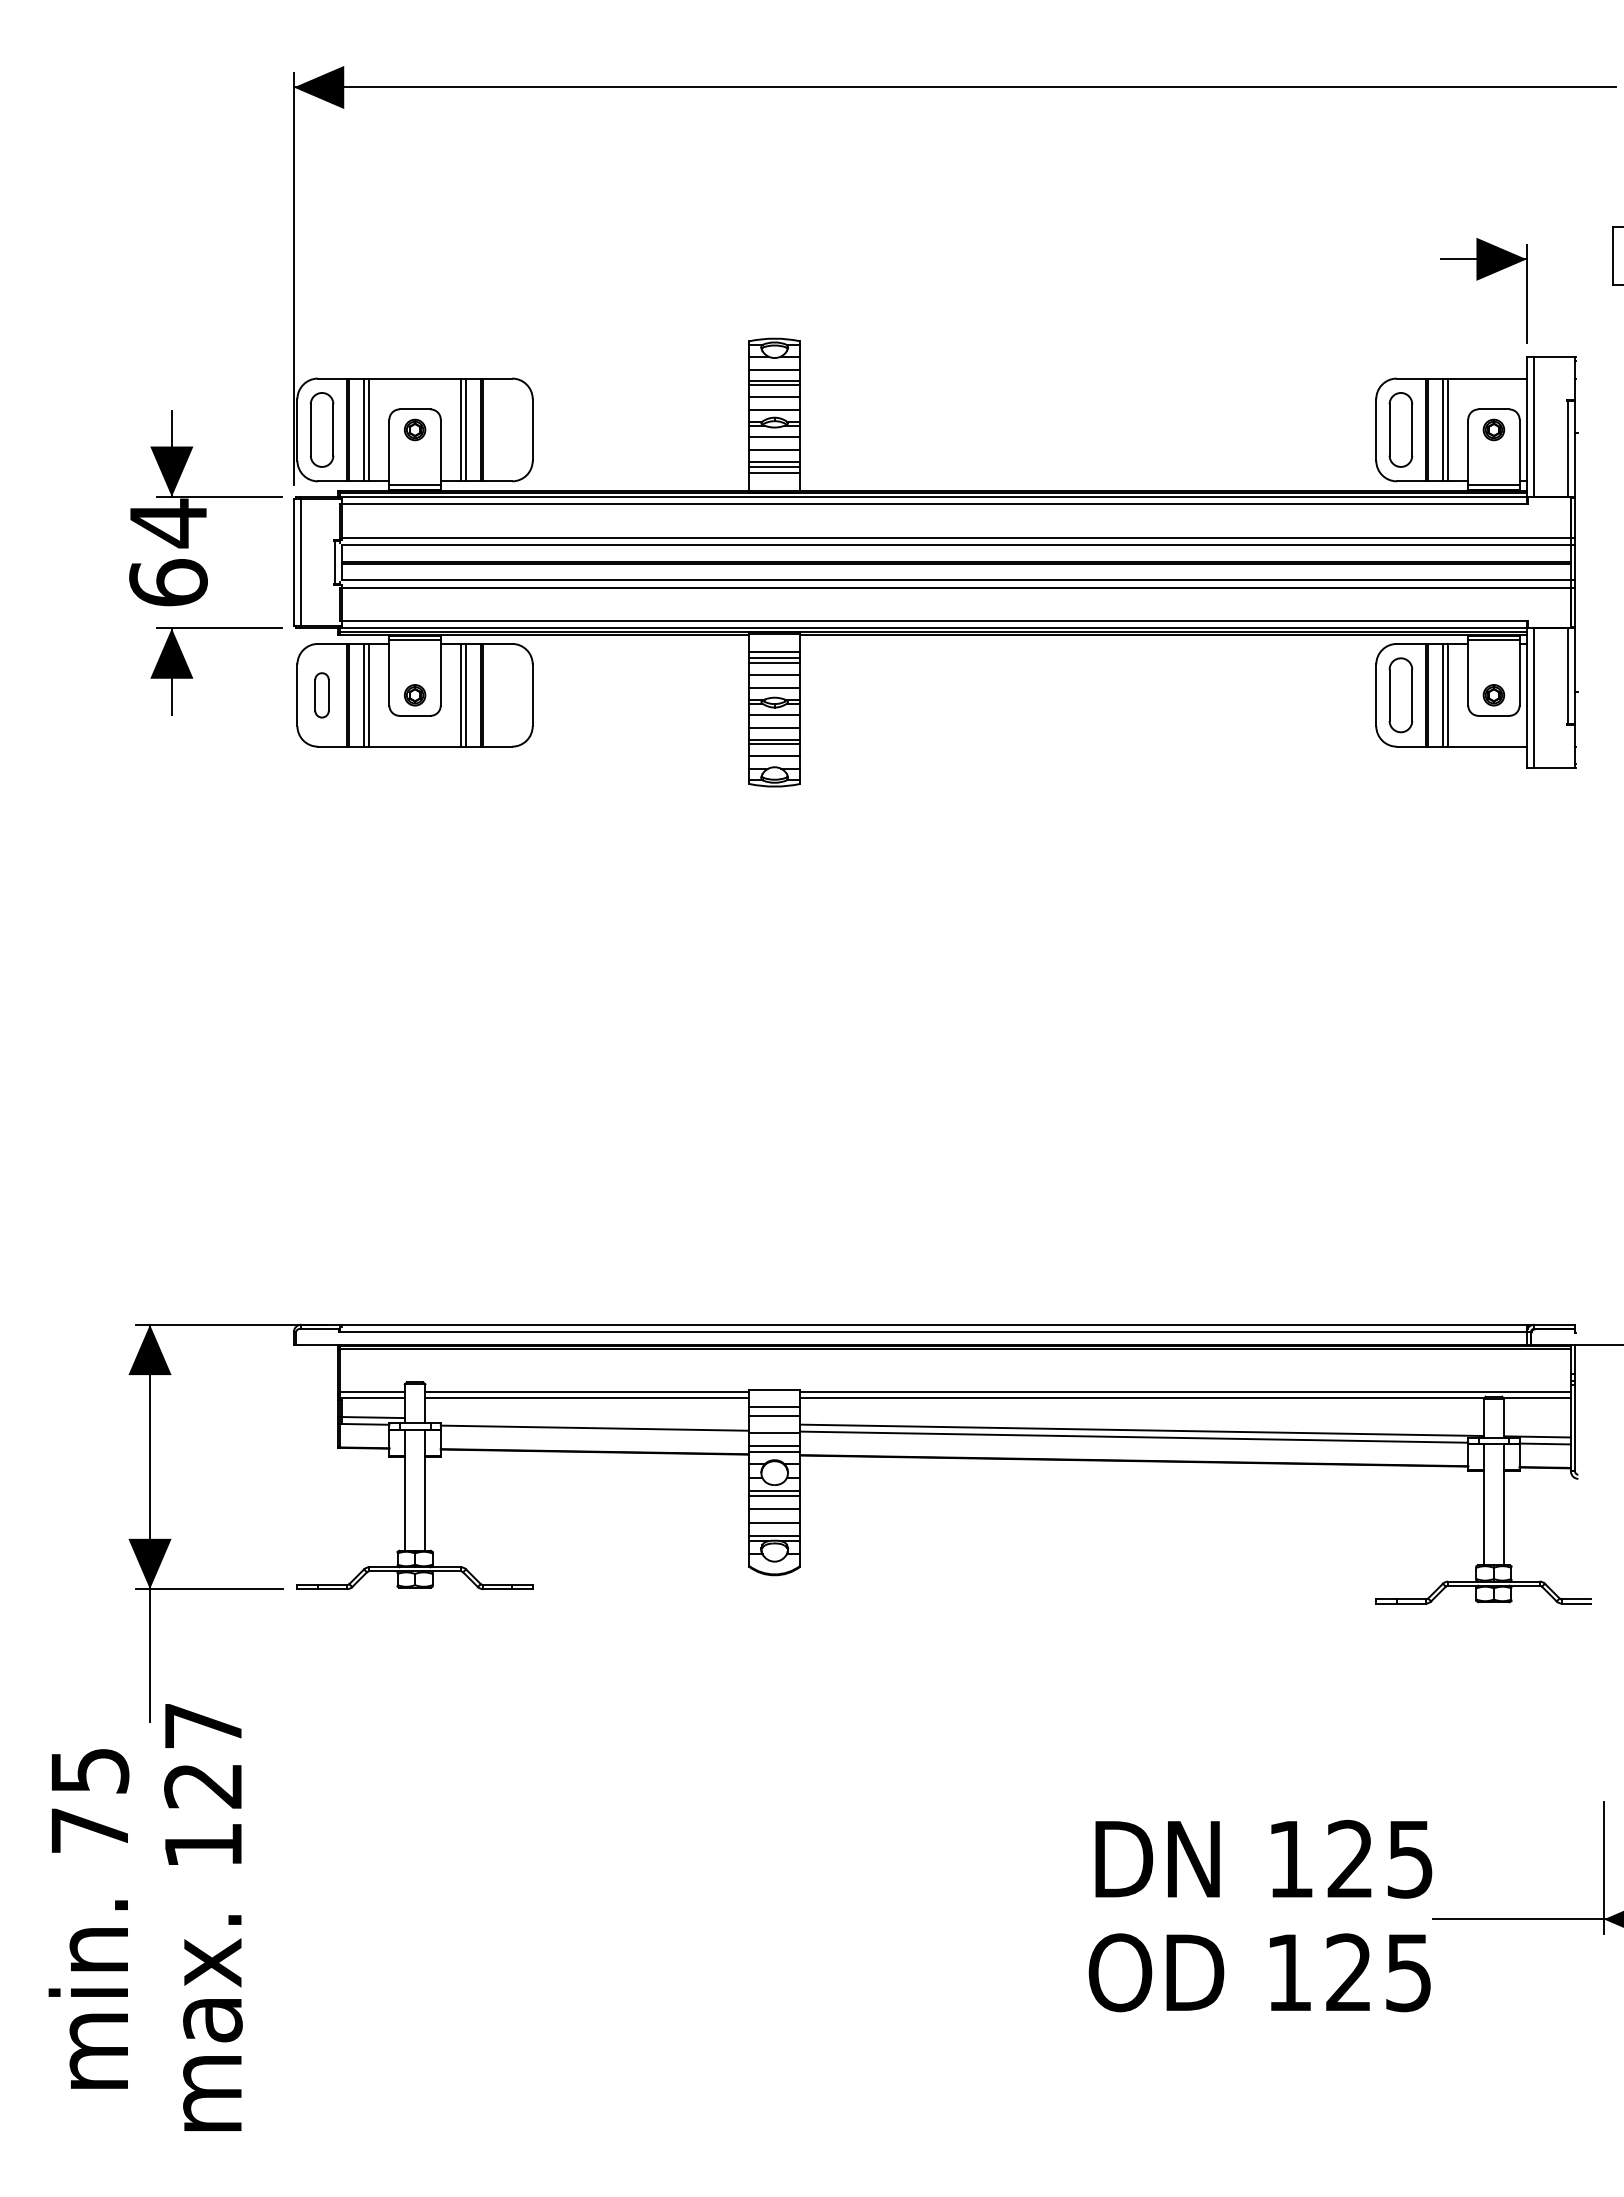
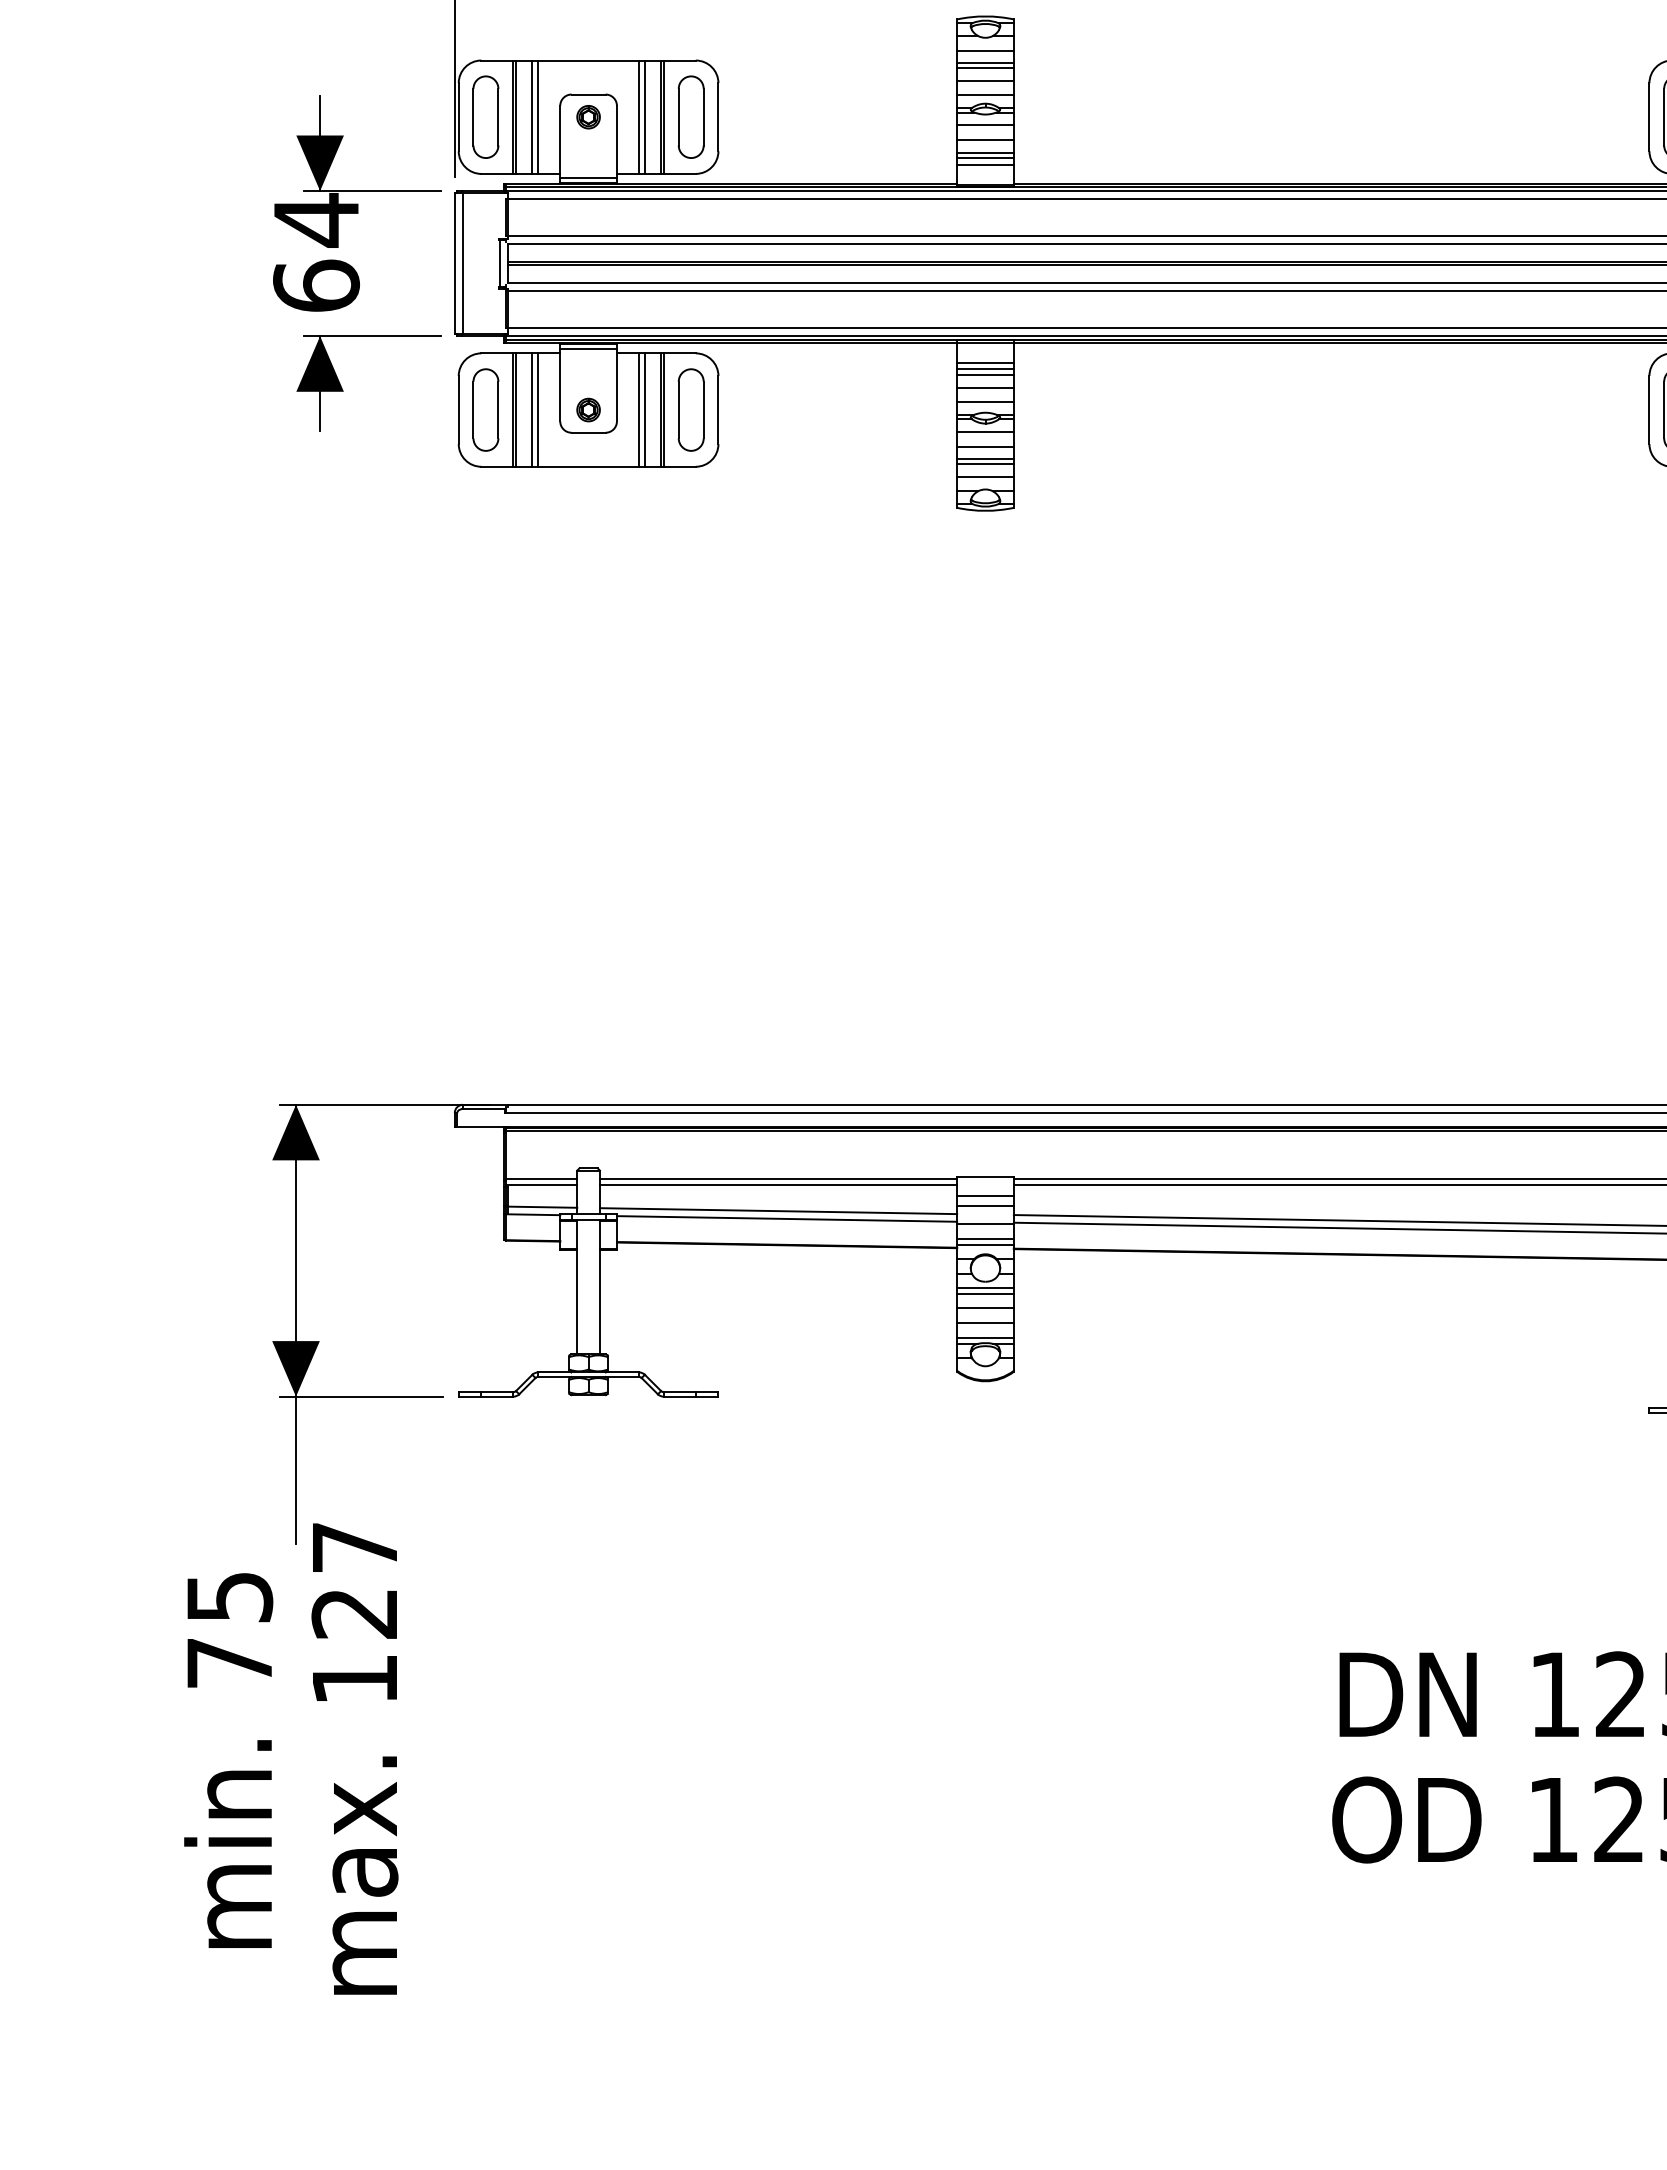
part: (507, 429) -> (690, 116), added
part: (321, 695) -> (485, 410), size x1.67
part: (507, 695) -> (690, 410), added
line: (587, 1420) -> (778, 1210), added

